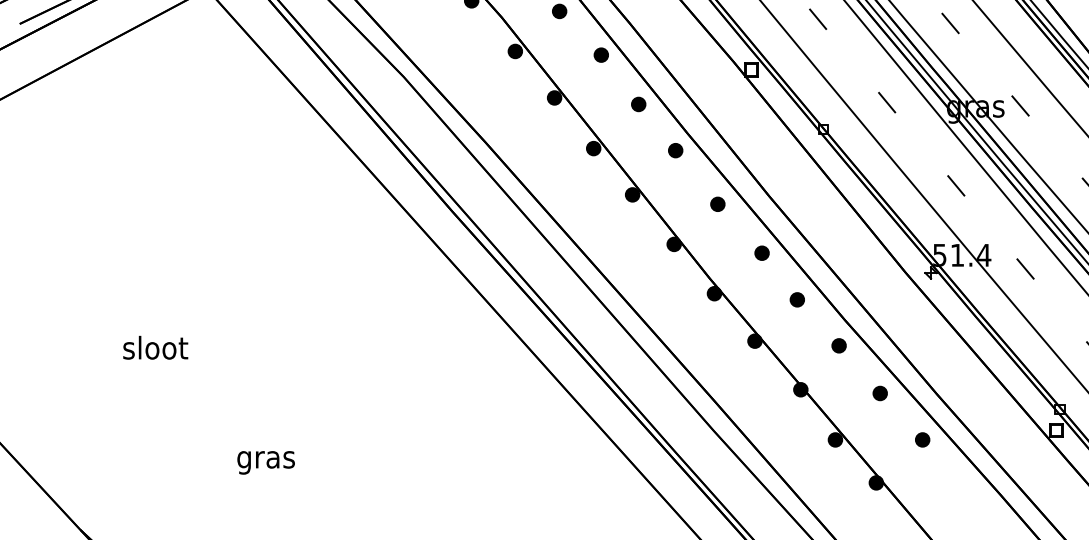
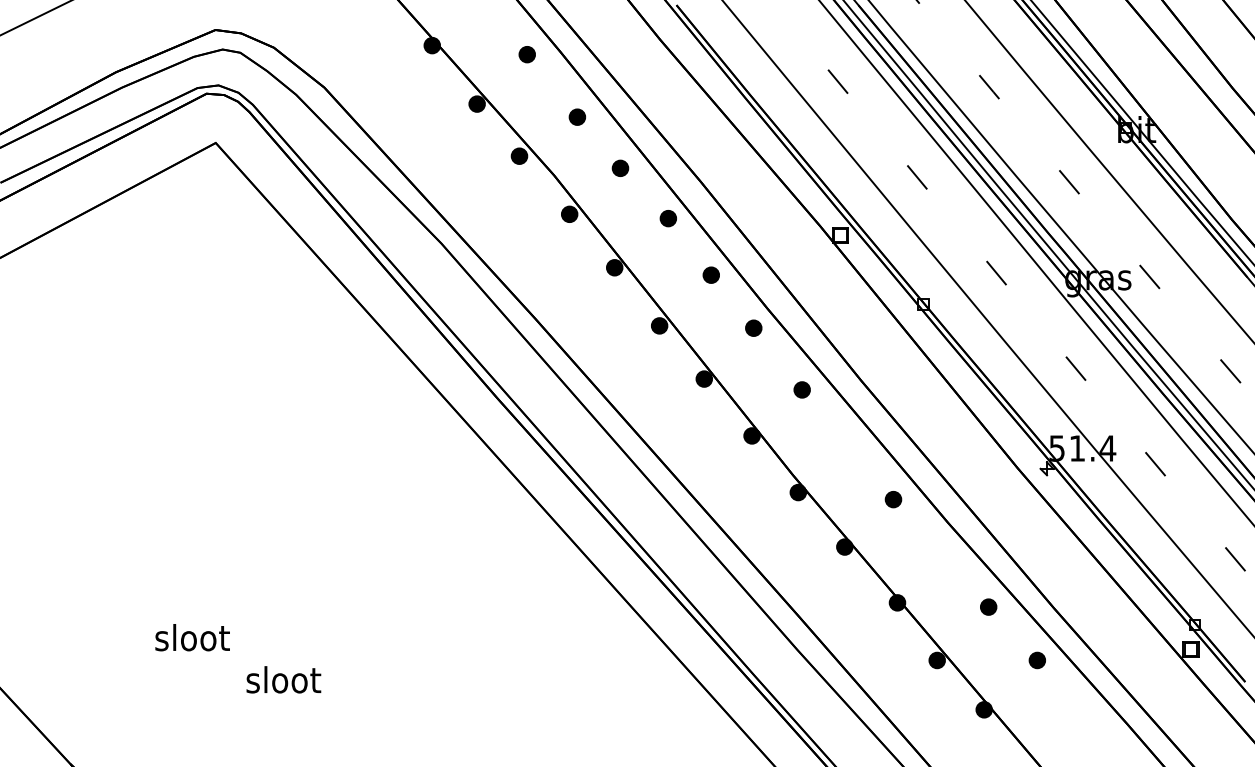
part: (761, 252) -> (852, 445), removed
part: (839, 345) -> (941, 552), removed
text: (155, 347) -> (192, 637), moved
text: (266, 459) -> (283, 683), gras -> sloot

